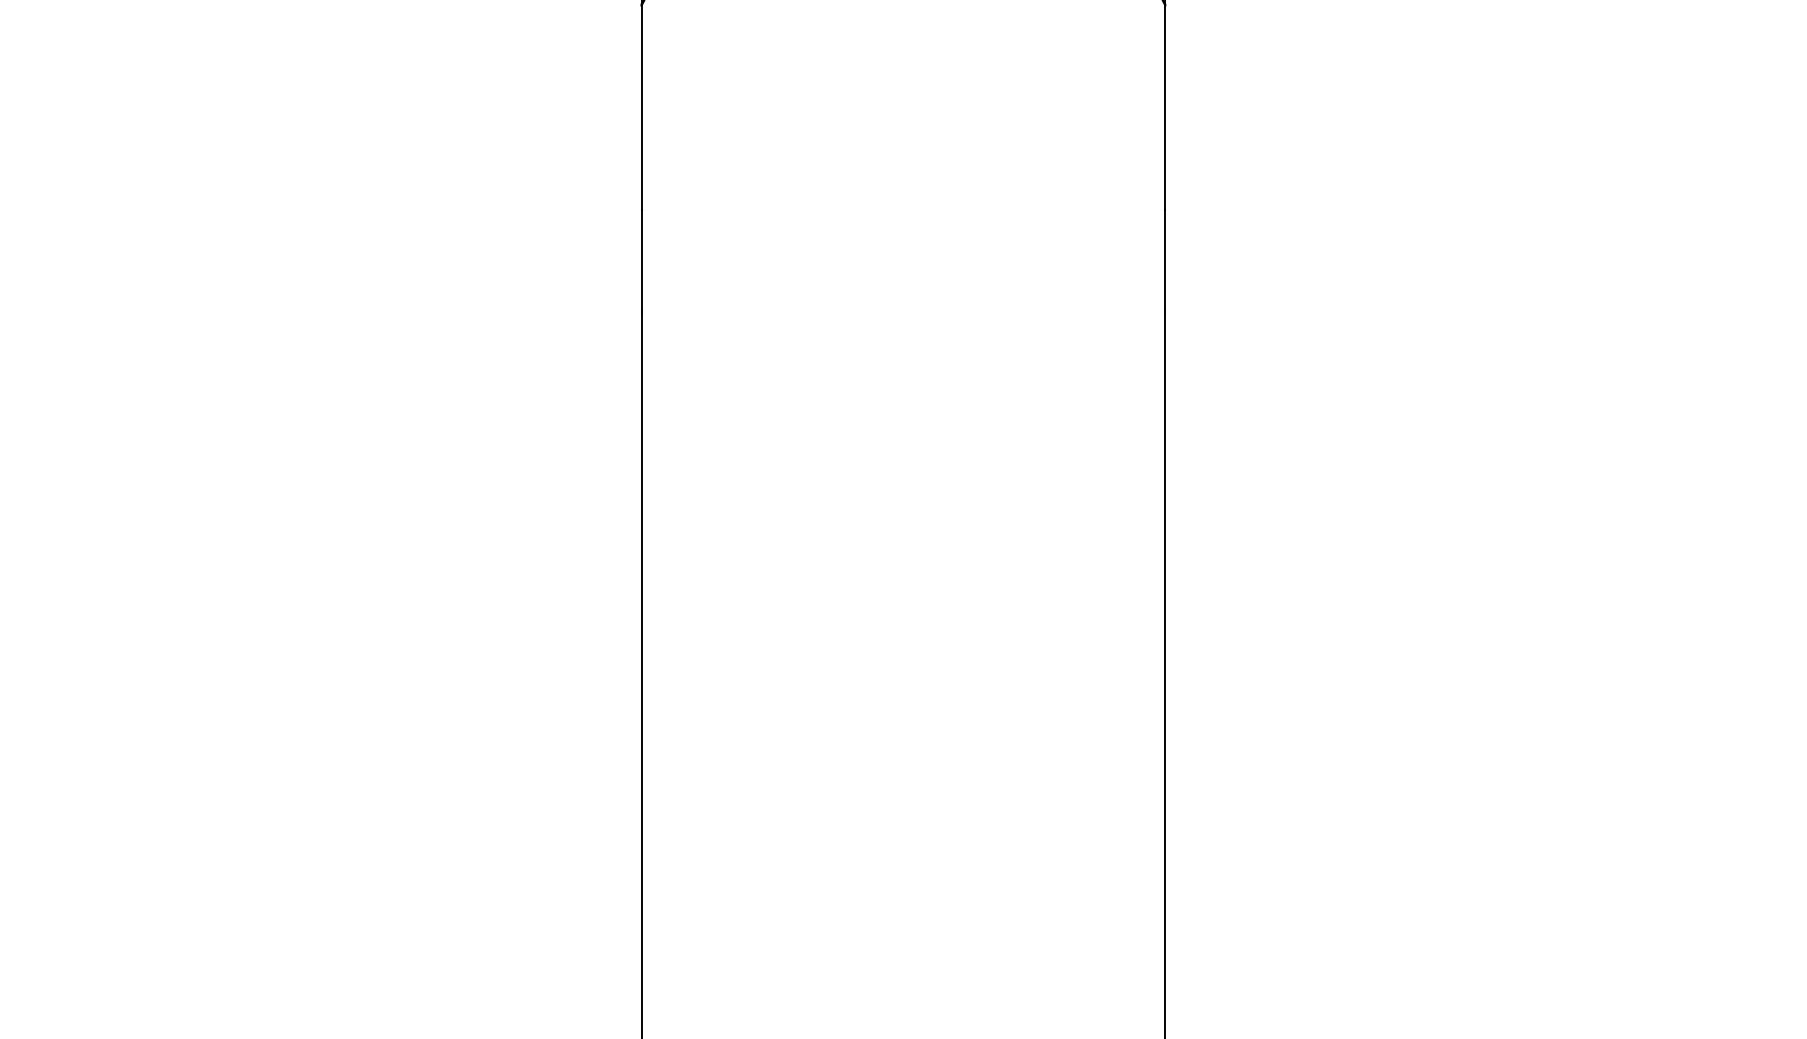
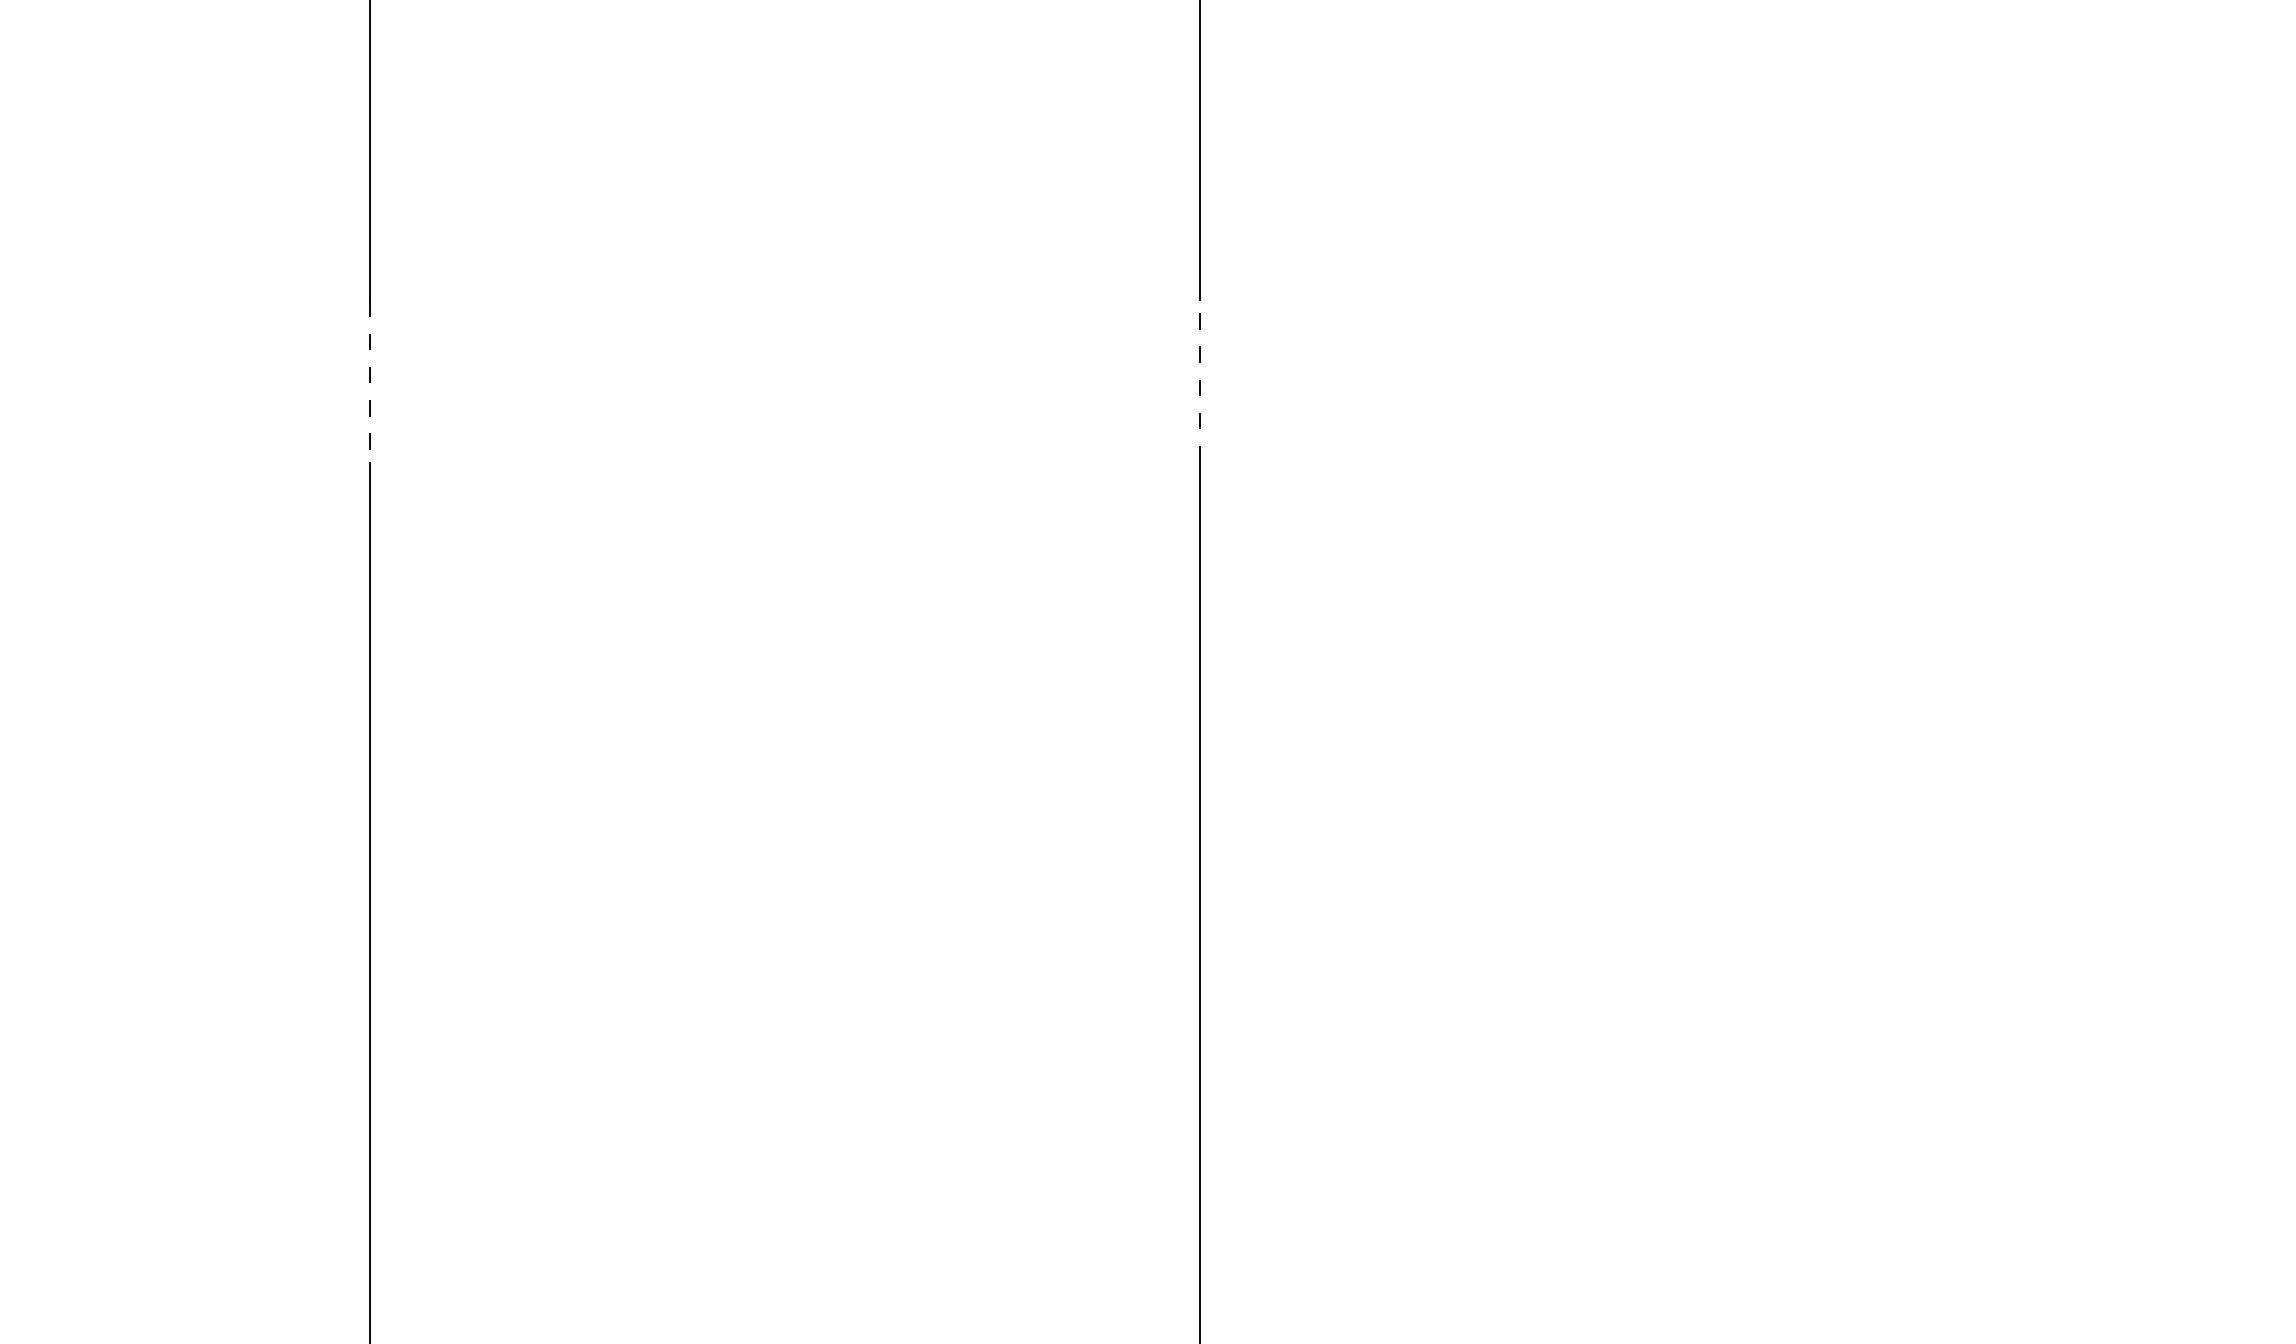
line: (1165, 260) -> (1199, 380), solid -> dashed
line: (641, 261) -> (369, 381), solid -> dashed

